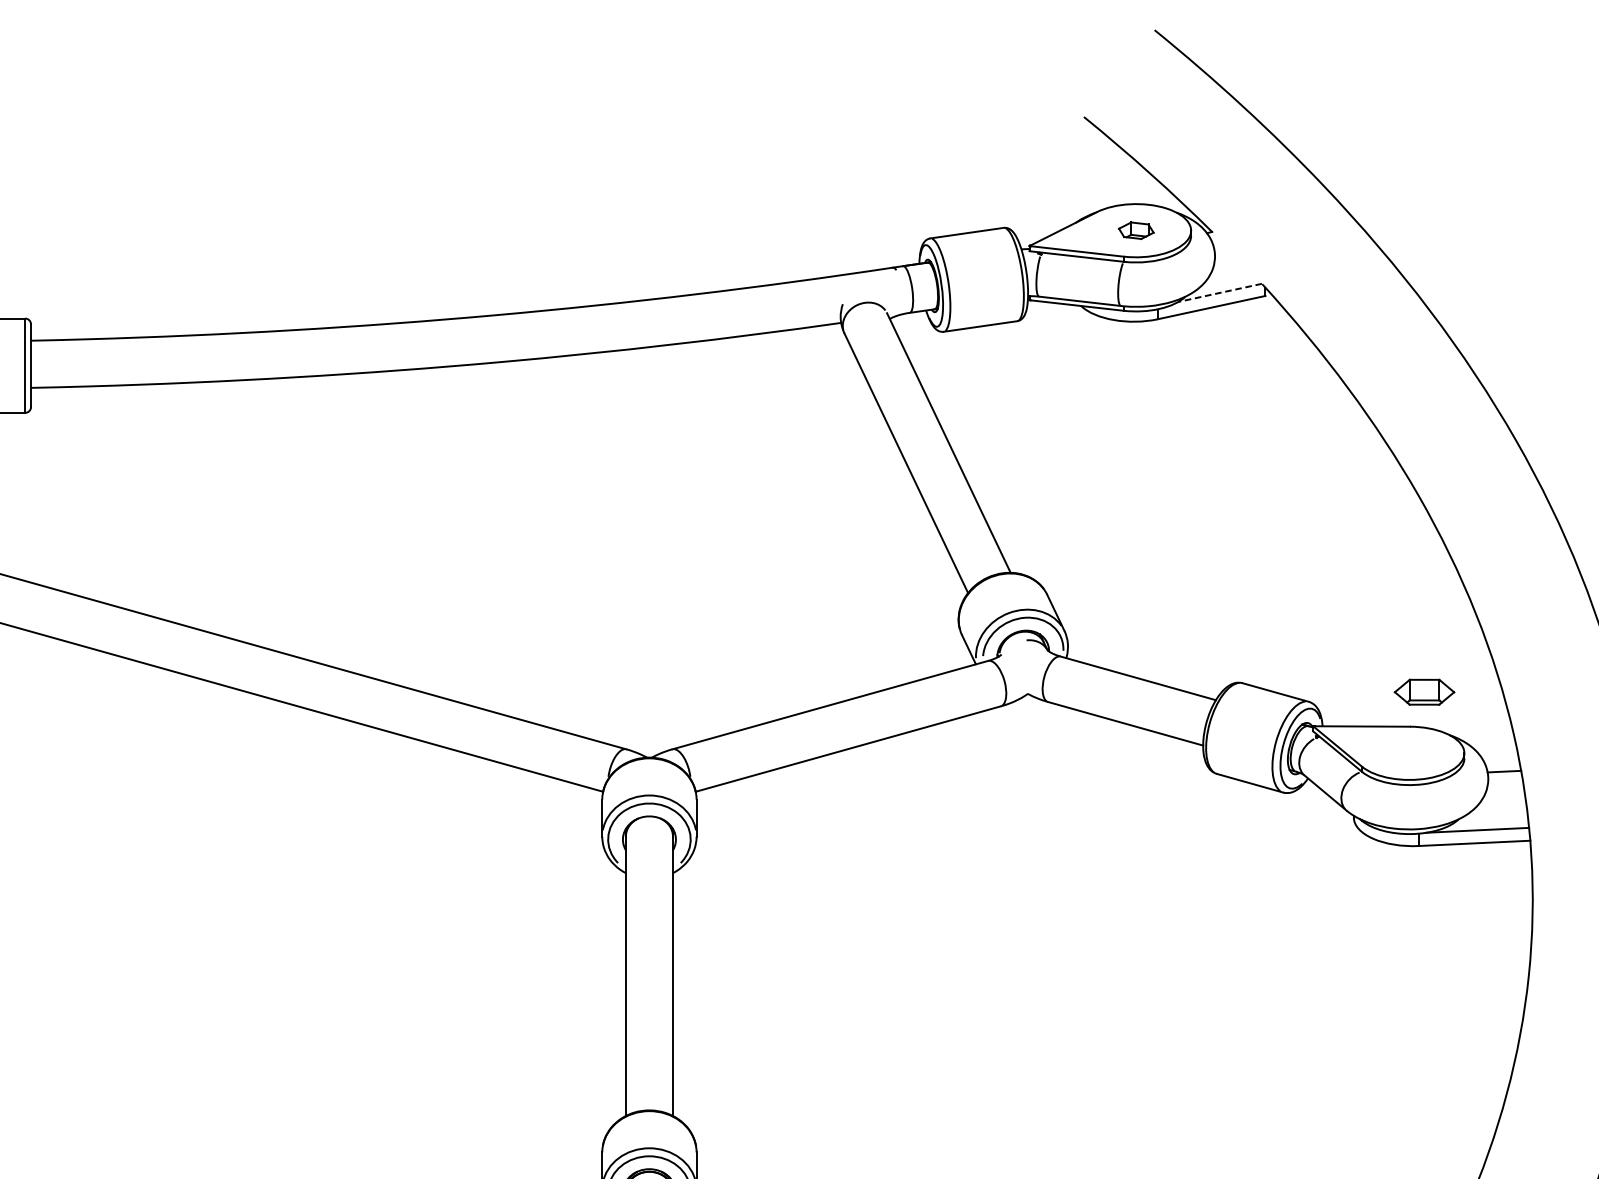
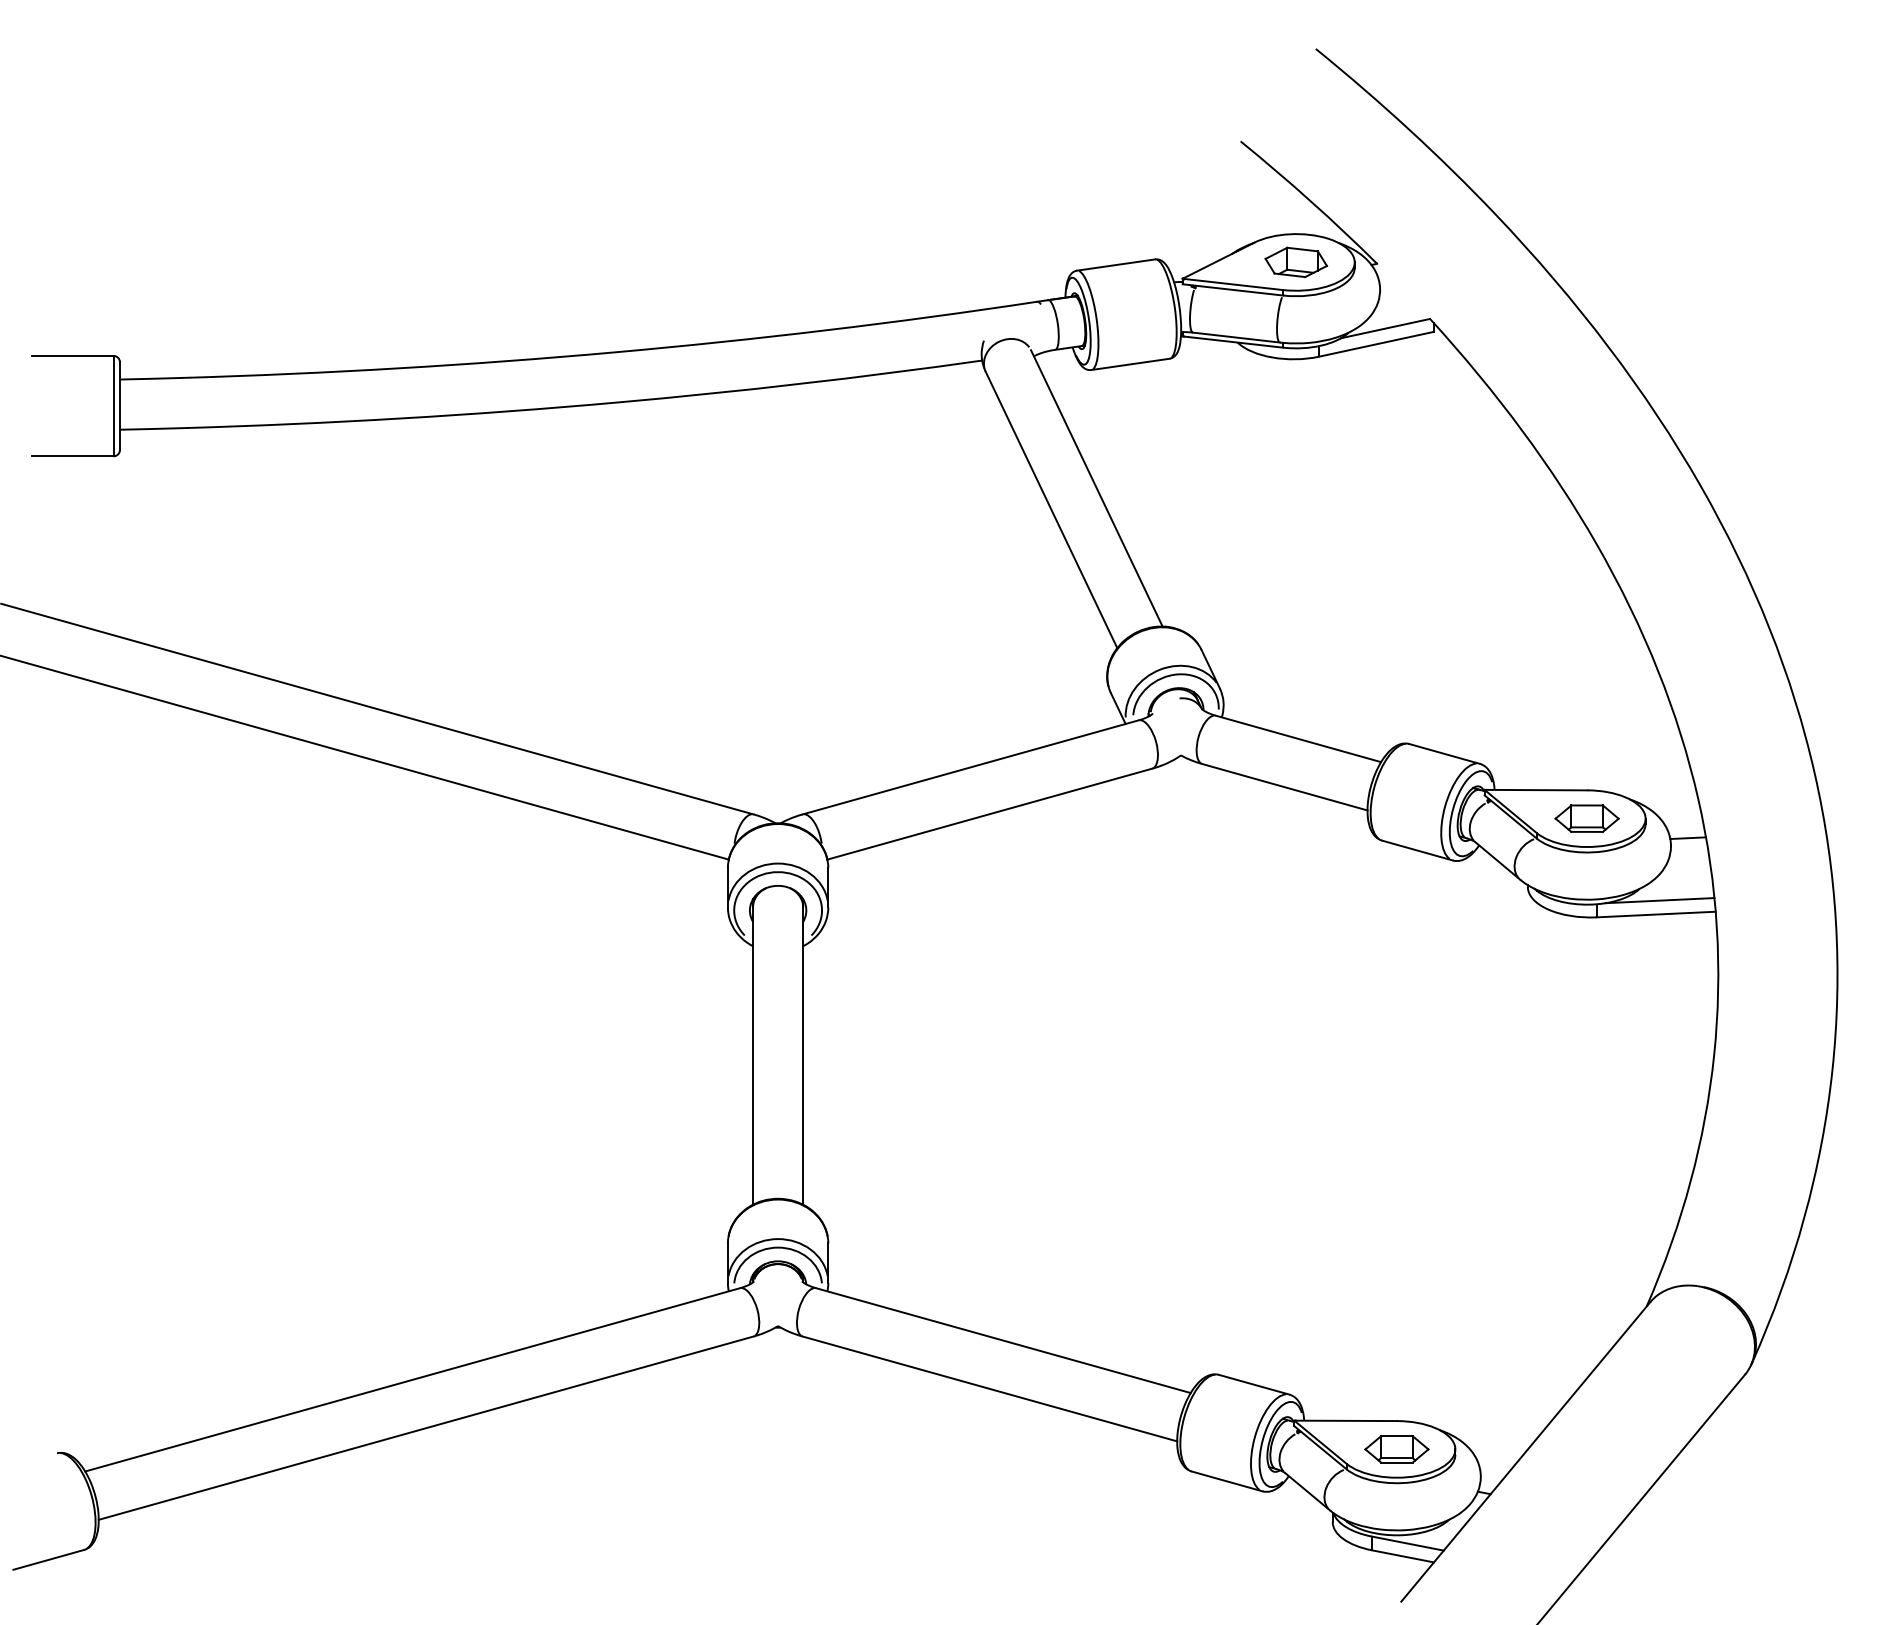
part: (1136, 230) -> (1296, 262), size x1.67
line: (1220, 292) -> (1385, 328), dashed -> solid
part: (1423, 692) -> (1586, 818), moved

